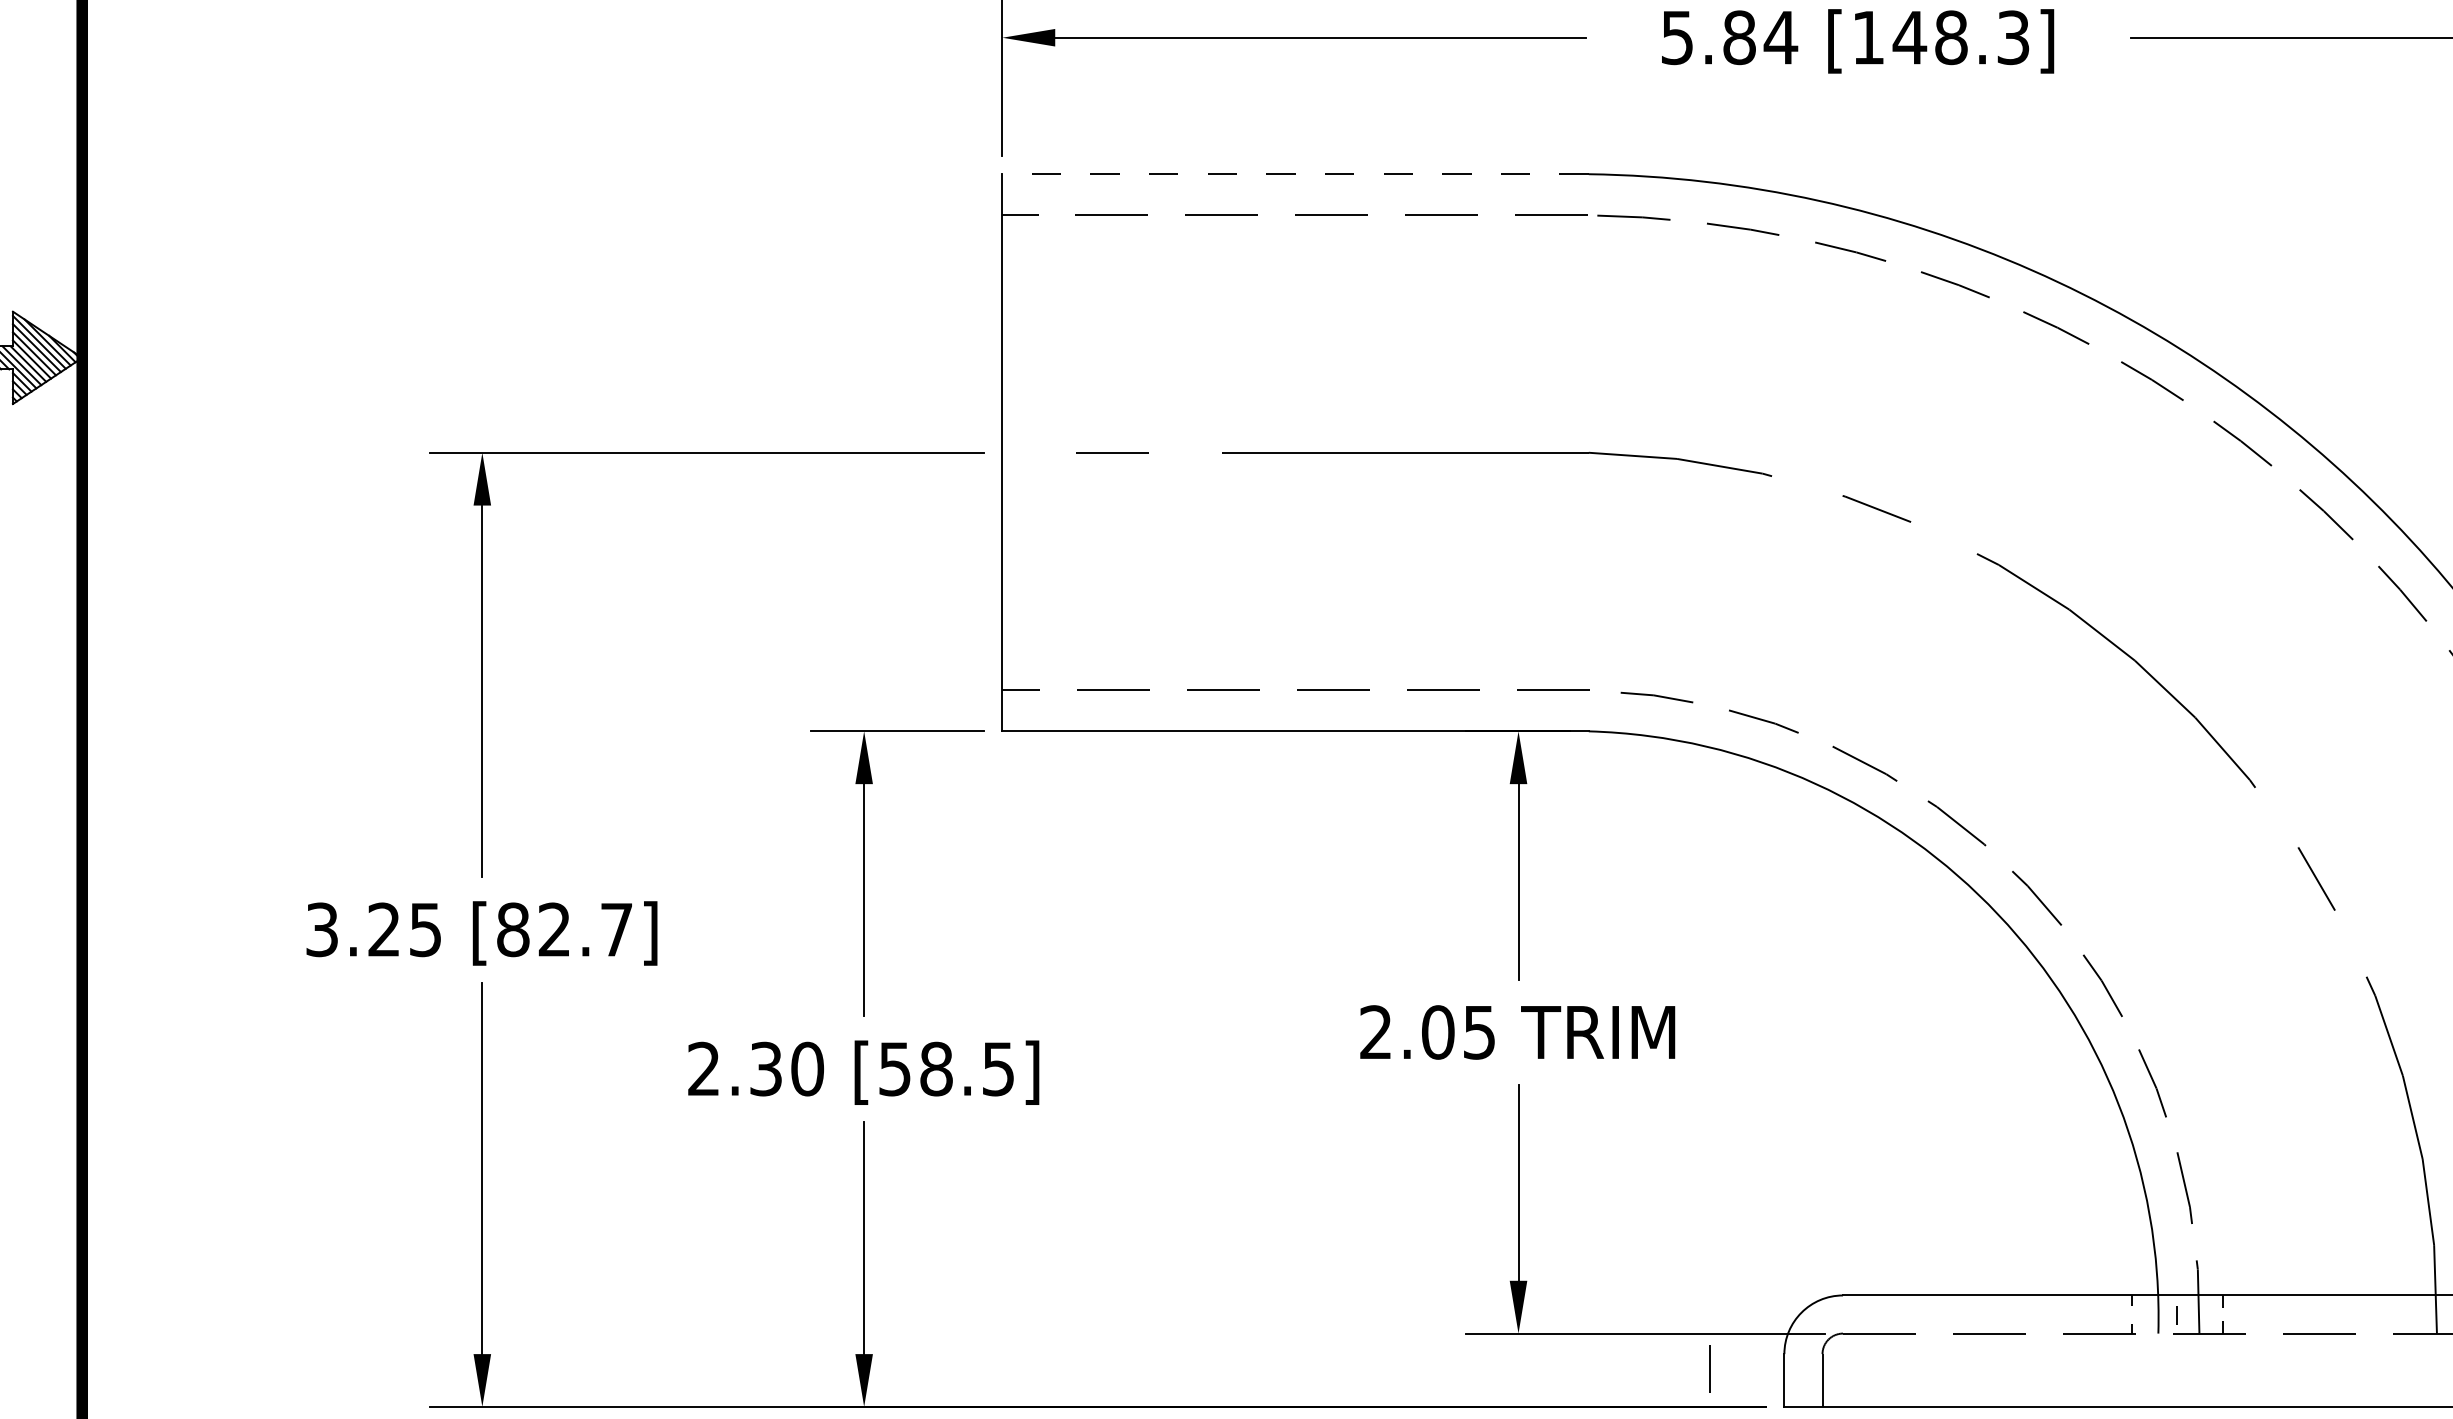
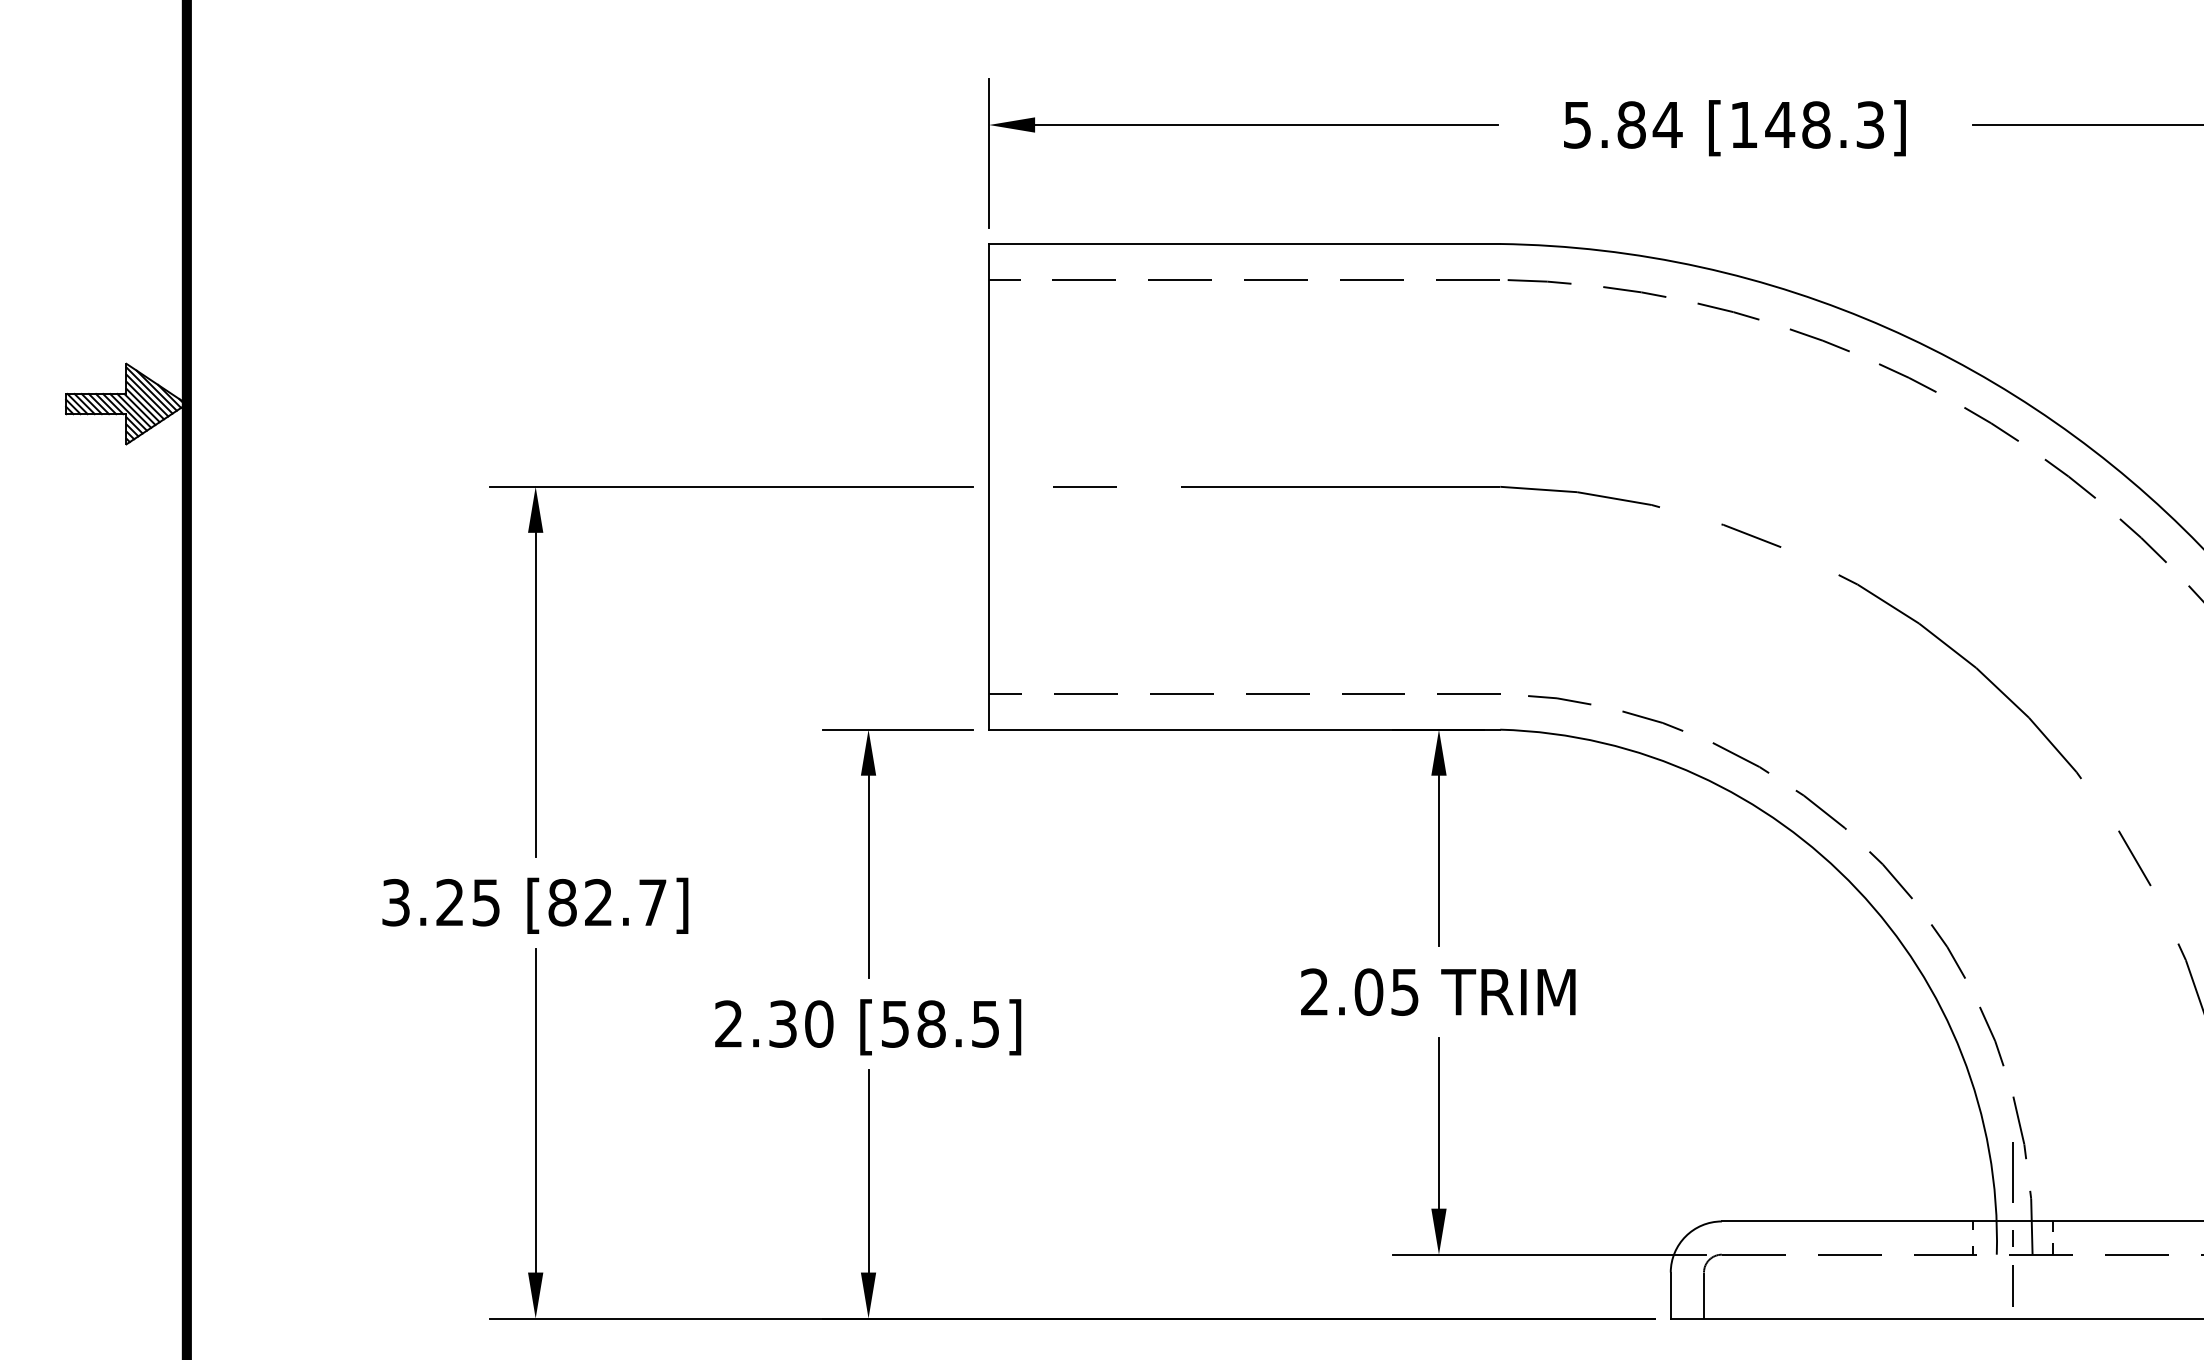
line: (1295, 173) -> (1244, 243), dashed -> solid
line: (2177, 1238) -> (2013, 1171), added
line: (1709, 1368) -> (2012, 1285), moved

